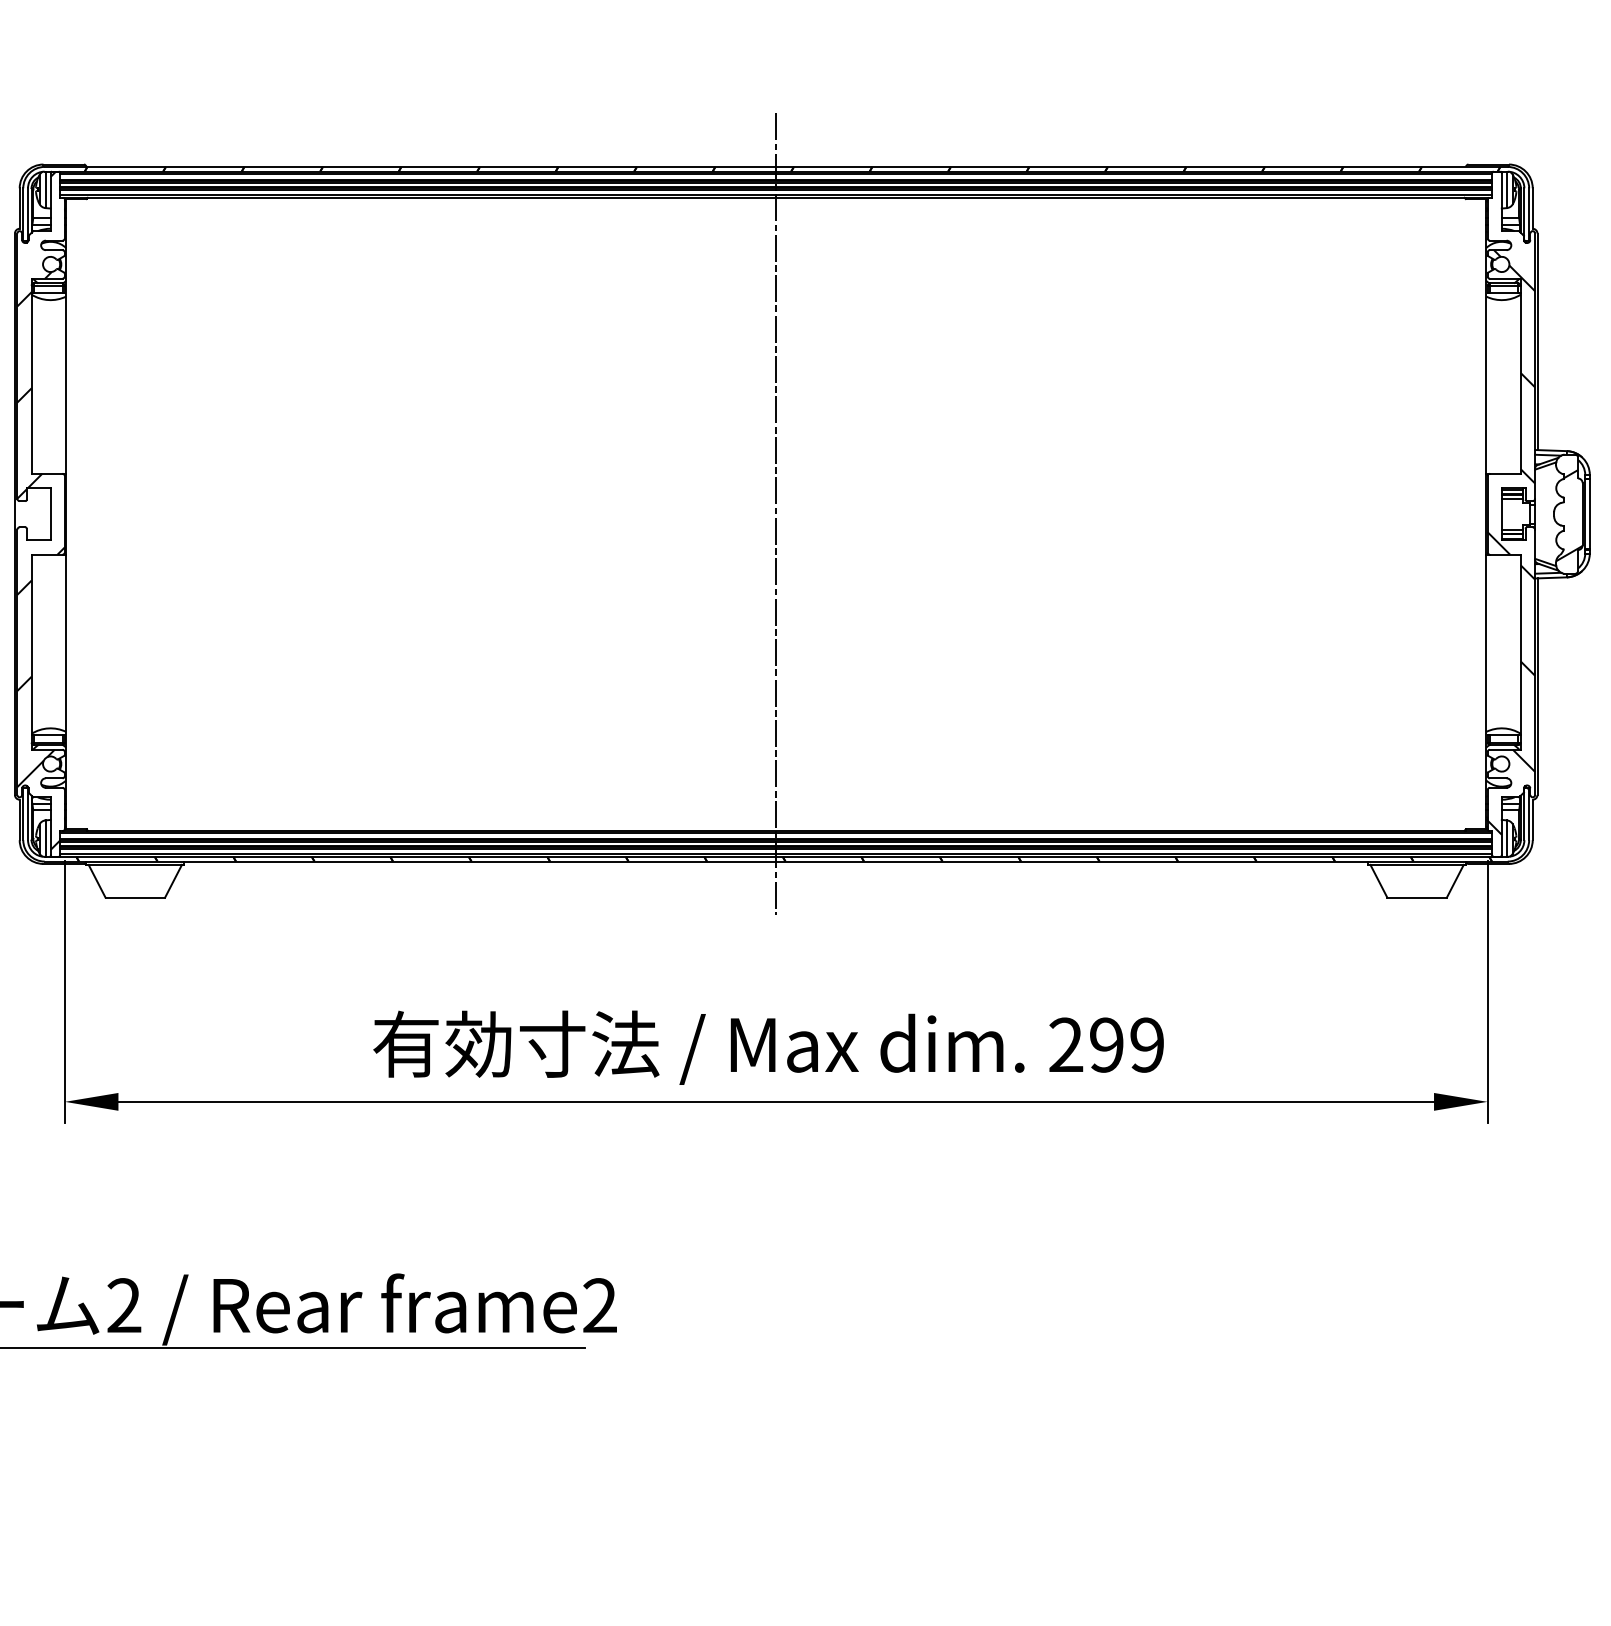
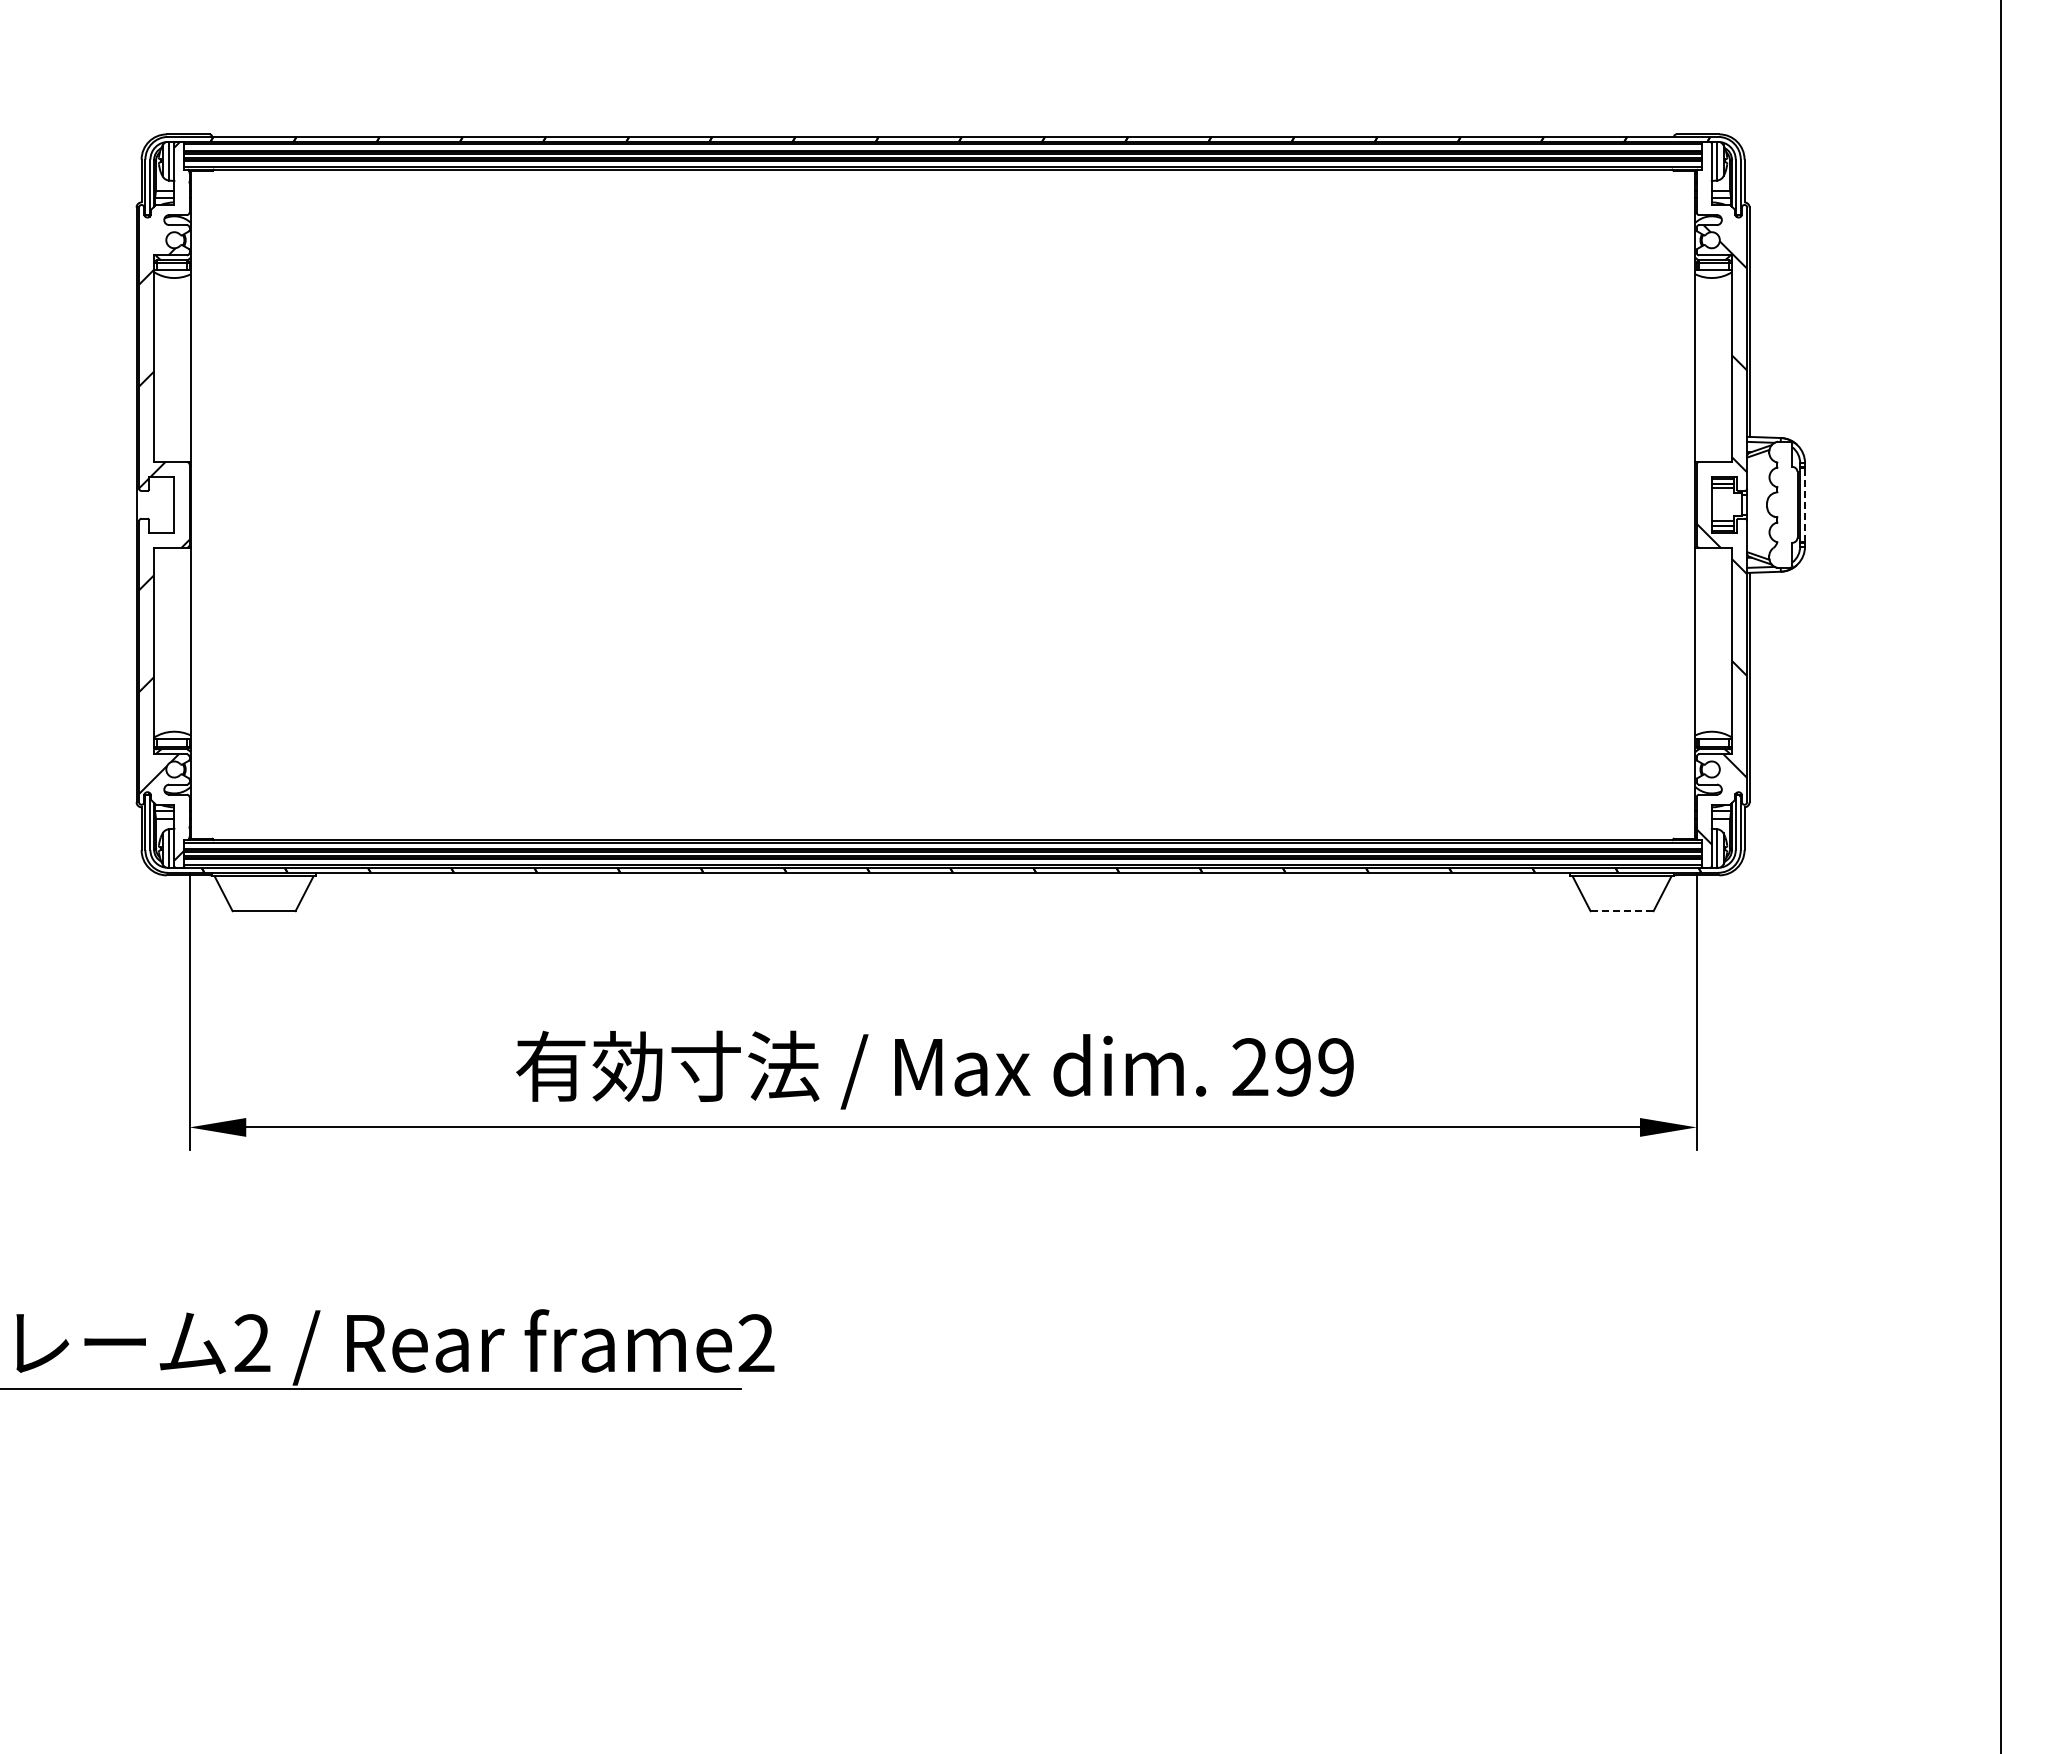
line: (776, 513) -> (943, 504), removed
line: (1590, 513) -> (1805, 504), solid -> dashed
hatch: (1569, 515) -> (1783, 506), removed
line: (1417, 898) -> (1622, 911), solid -> dashed

